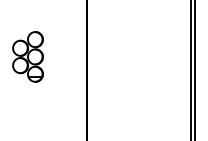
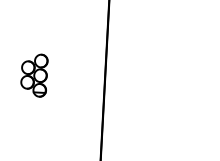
part: (27, 56) -> (33, 74), size x0.7

